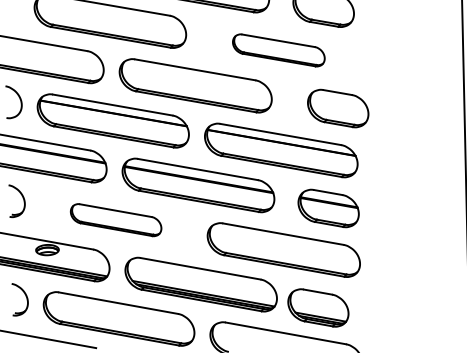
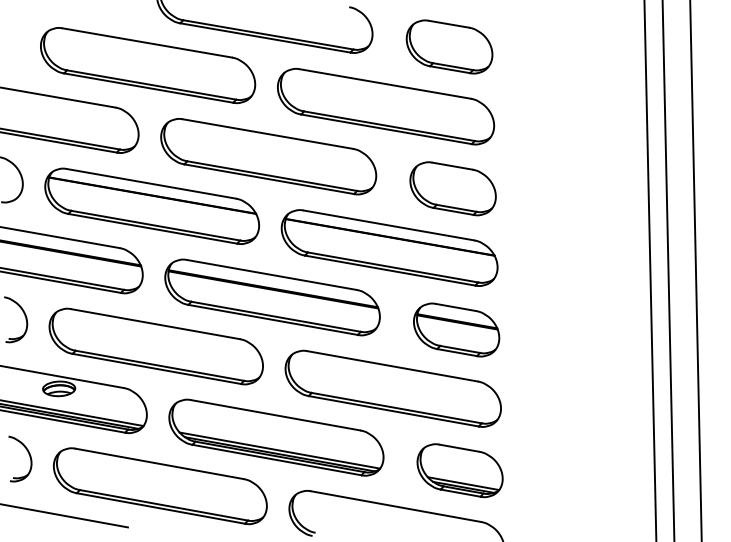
part: (279, 50) -> (386, 106), size x1.67
part: (337, 108) -> (452, 188), moved
part: (115, 220) -> (155, 346), size x1.67
part: (317, 307) -> (459, 470), moved

